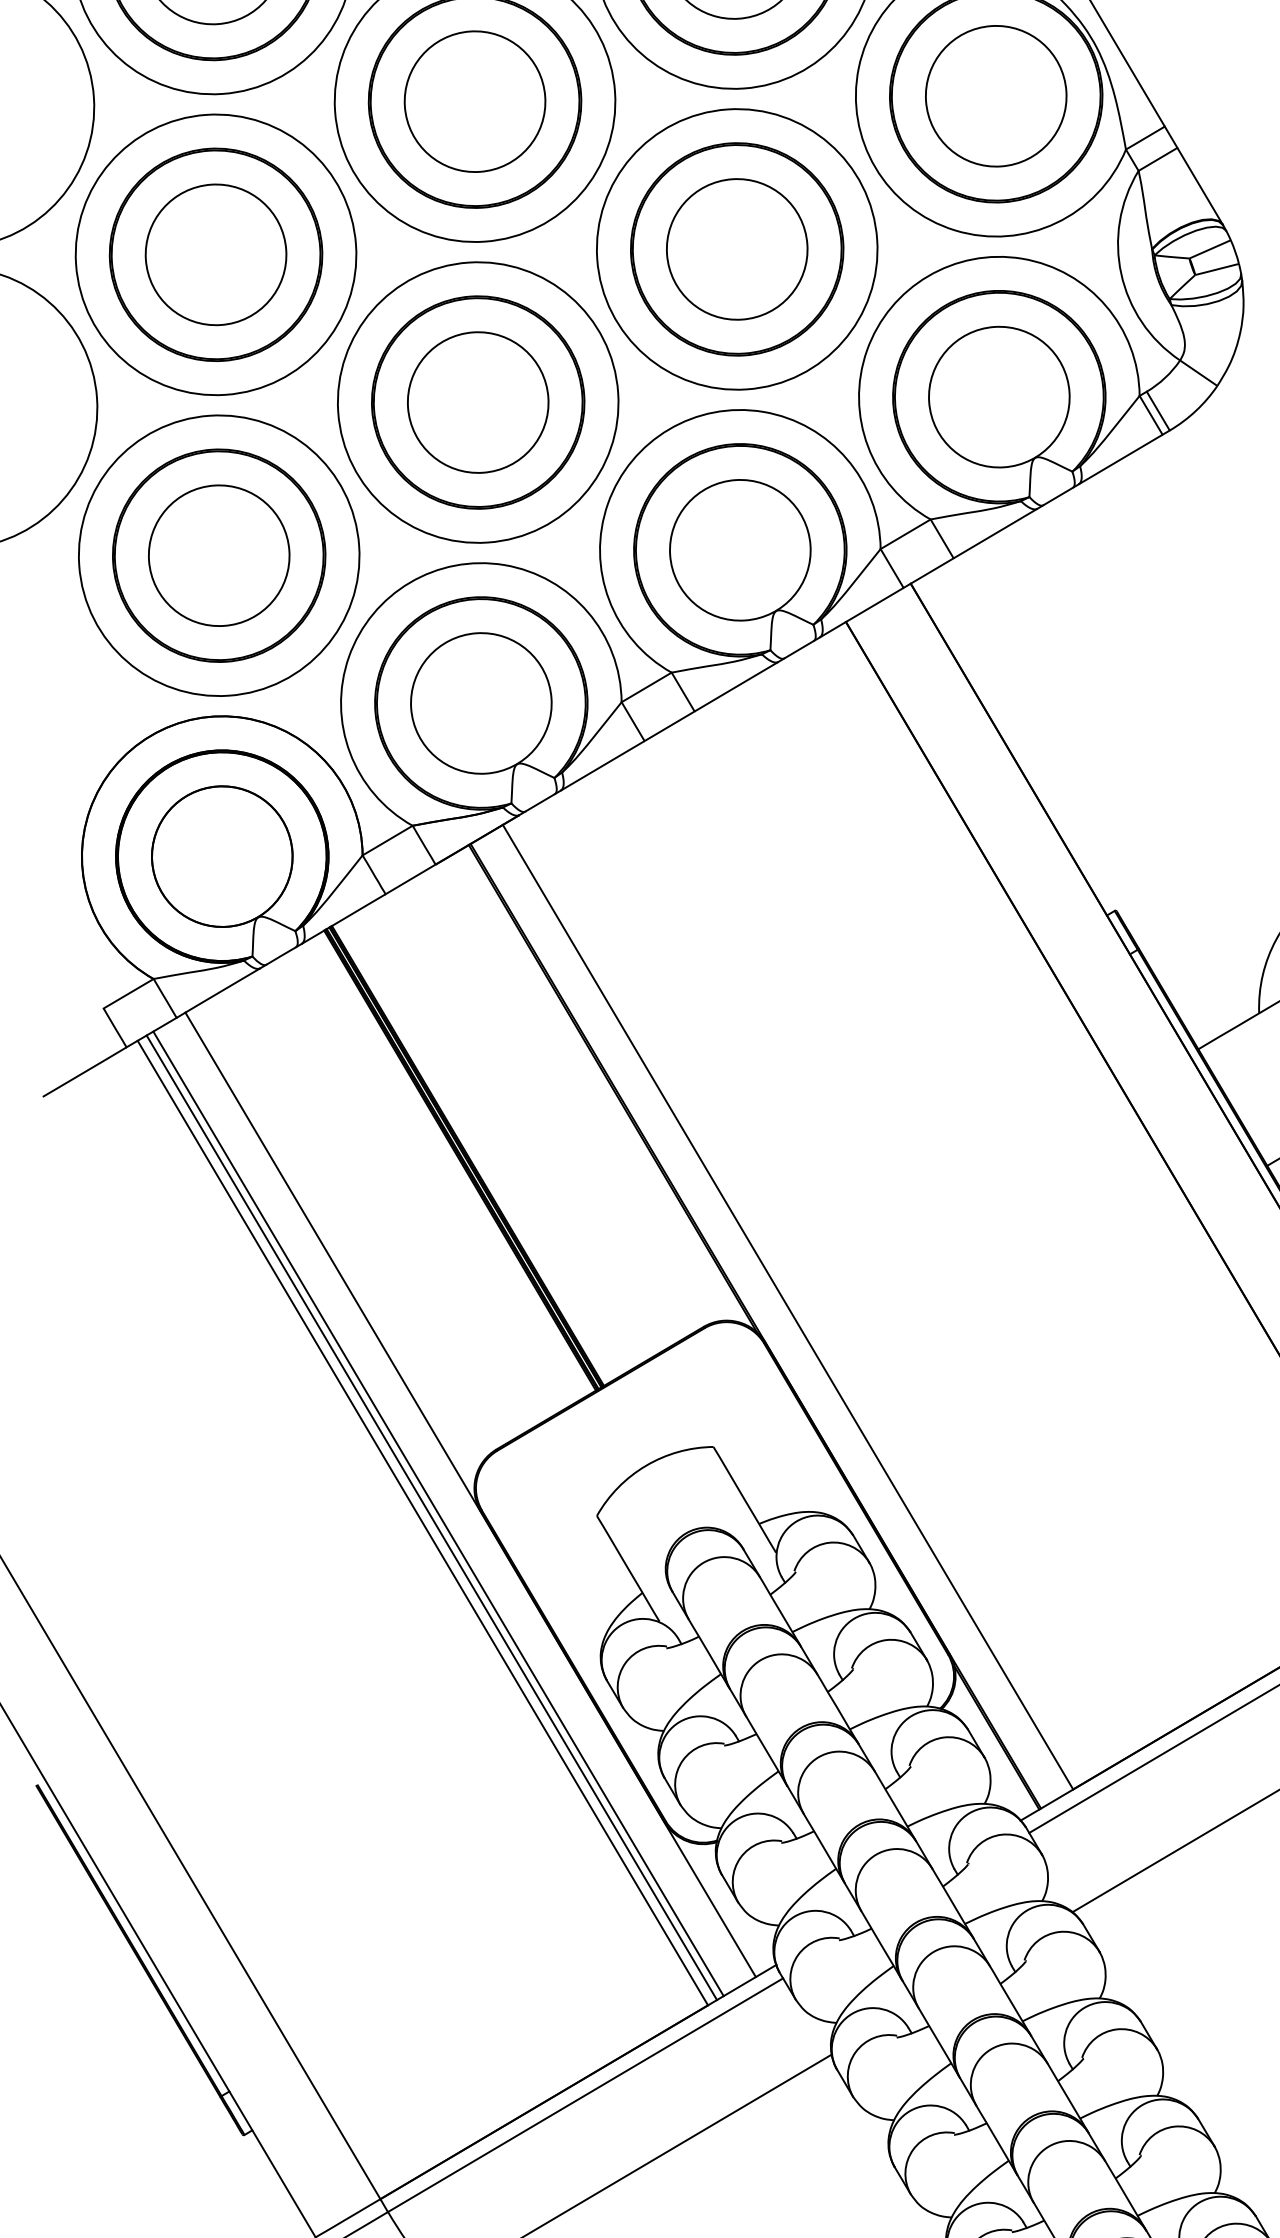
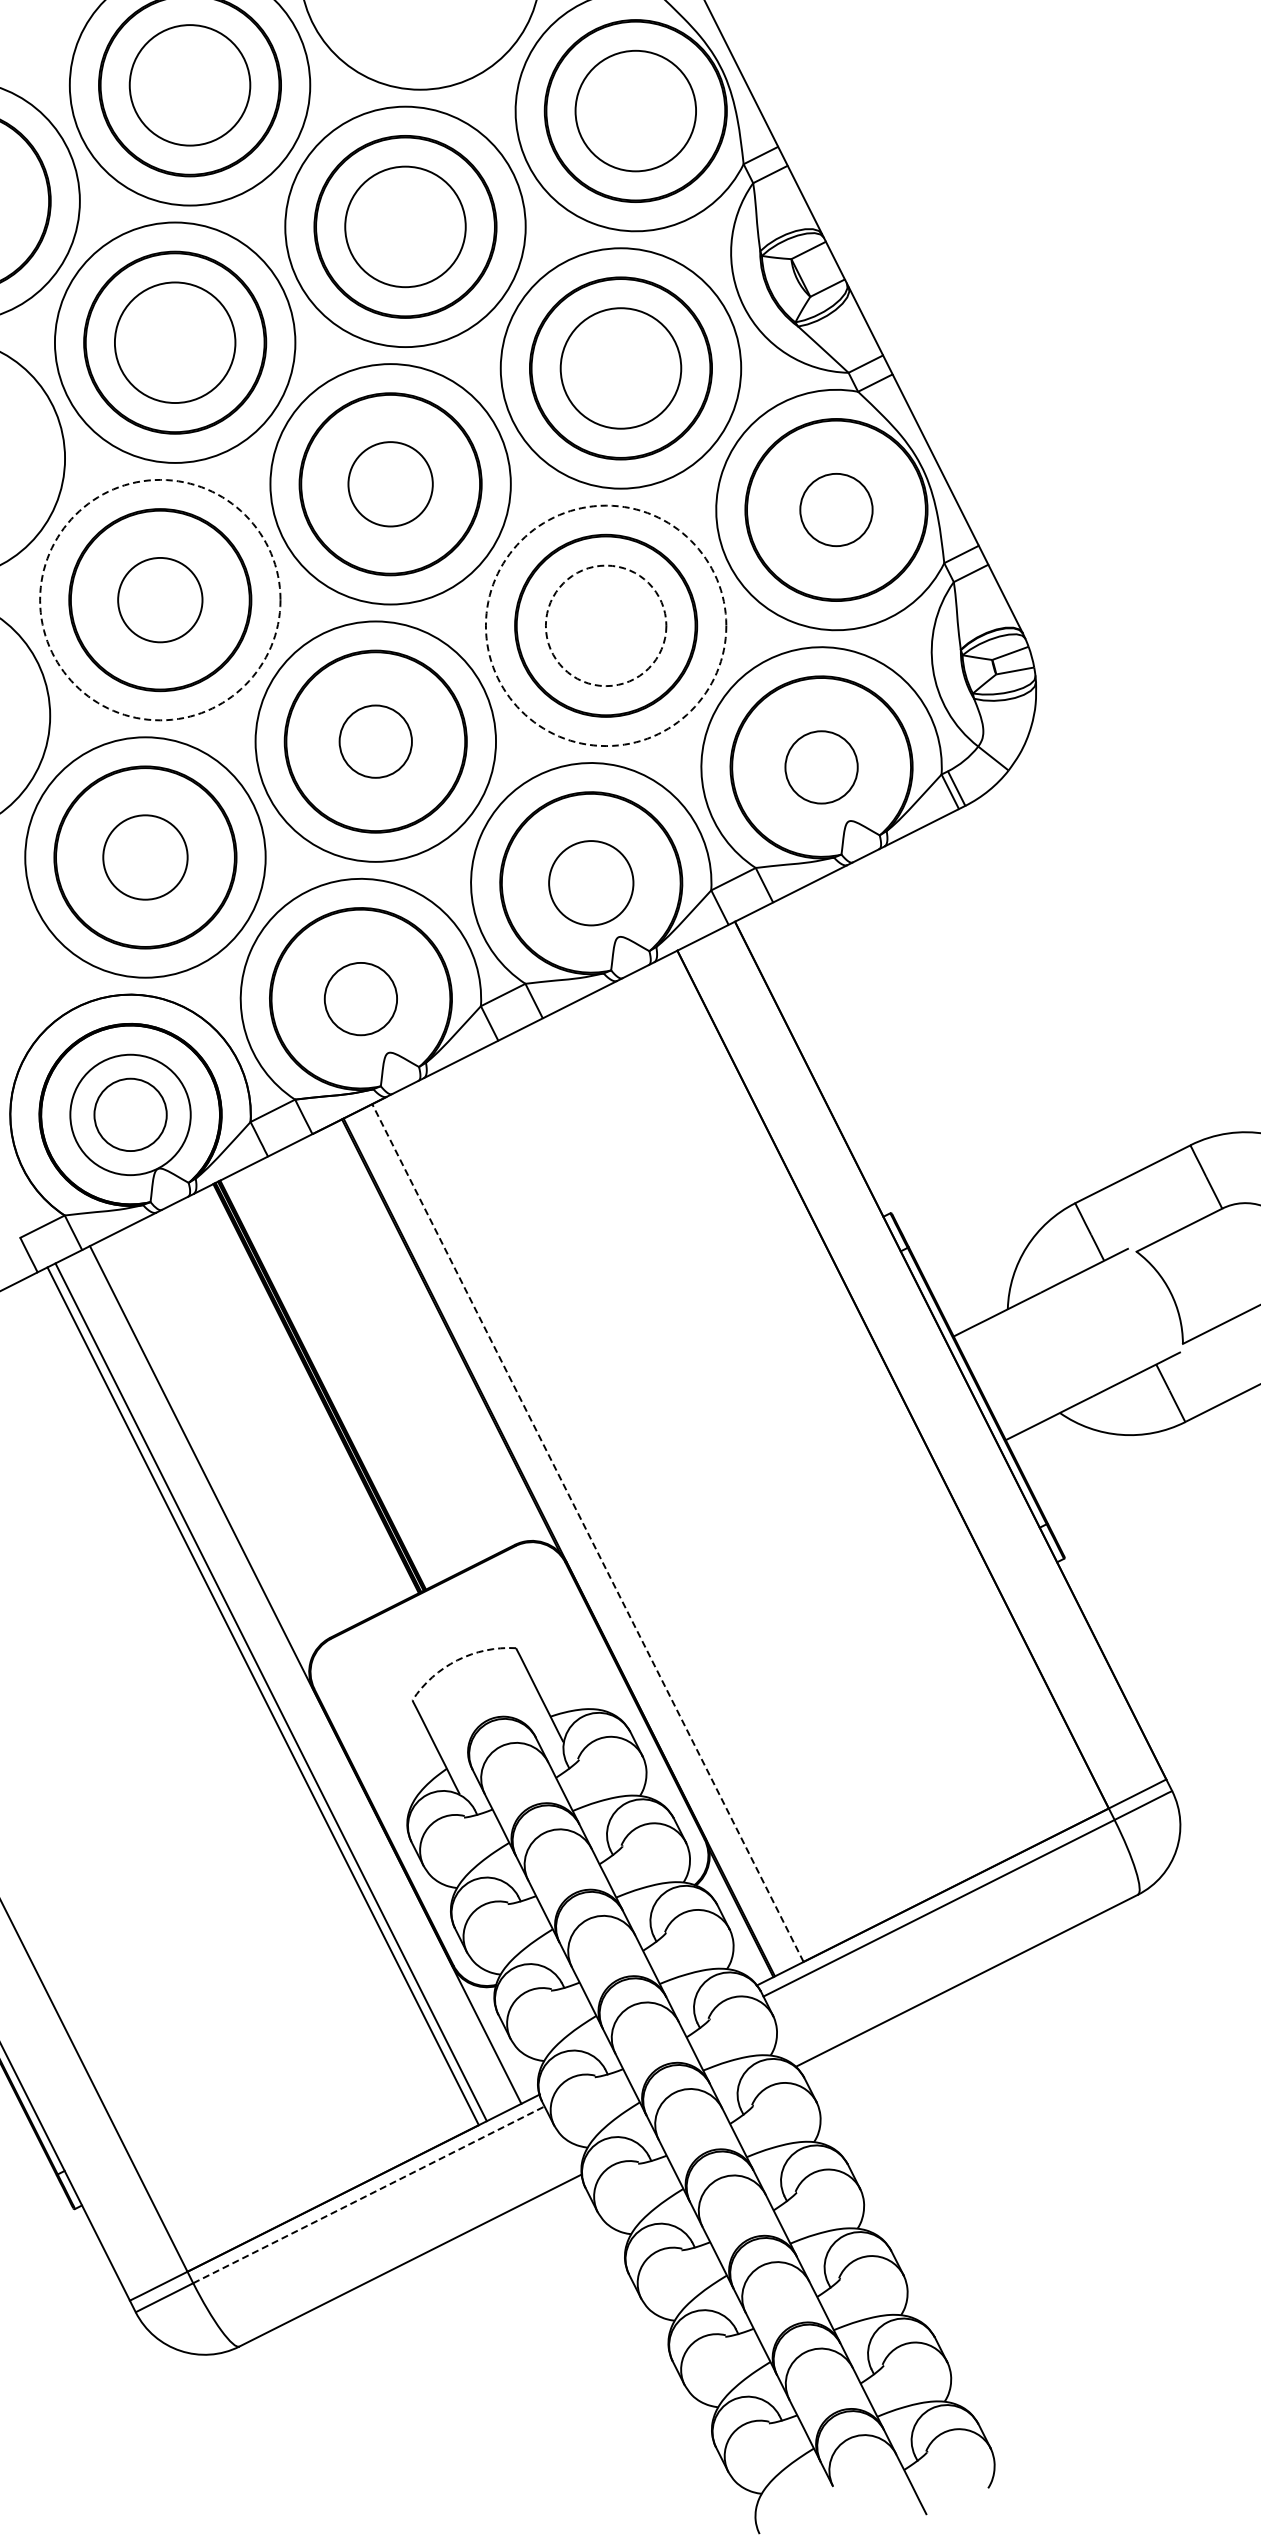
circle: (996, 95) -> (836, 509), size x0.6
circle: (474, 101) -> (390, 484), size x0.7
circle: (736, 249) -> (605, 625), solid -> dashed
circle: (736, 249) -> (605, 625), solid -> dashed
circle: (216, 254) -> (160, 599), size x0.7
circle: (216, 254) -> (160, 599), solid -> dashed
circle: (999, 397) -> (821, 767), size x0.6
circle: (477, 402) -> (375, 741), size x0.6
circle: (740, 549) -> (591, 882), size x0.7
circle: (219, 555) -> (145, 857), size x0.7
circle: (480, 702) -> (360, 998), size x0.6
circle: (222, 856) -> (130, 1114), size x0.6
line: (787, 1306) -> (587, 1532), solid -> dashed
arc: (646, 1465) -> (457, 1660), solid -> dashed
line: (437, 1514) -> (276, 1689), removed
line: (585, 2094) -> (368, 2194), solid -> dashed

